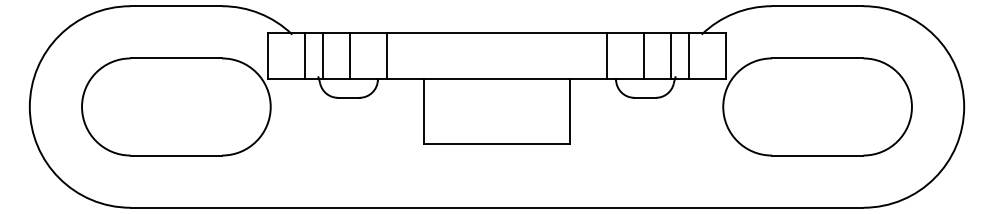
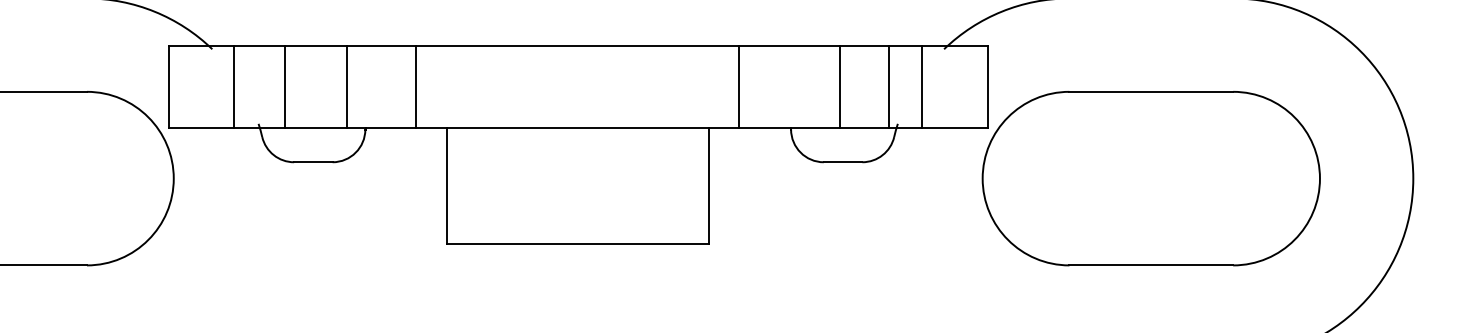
line: (323, 55) -> (285, 86), moved
line: (350, 55) -> (346, 86), moved
line: (387, 55) -> (416, 86), moved
line: (606, 55) -> (738, 86), moved

